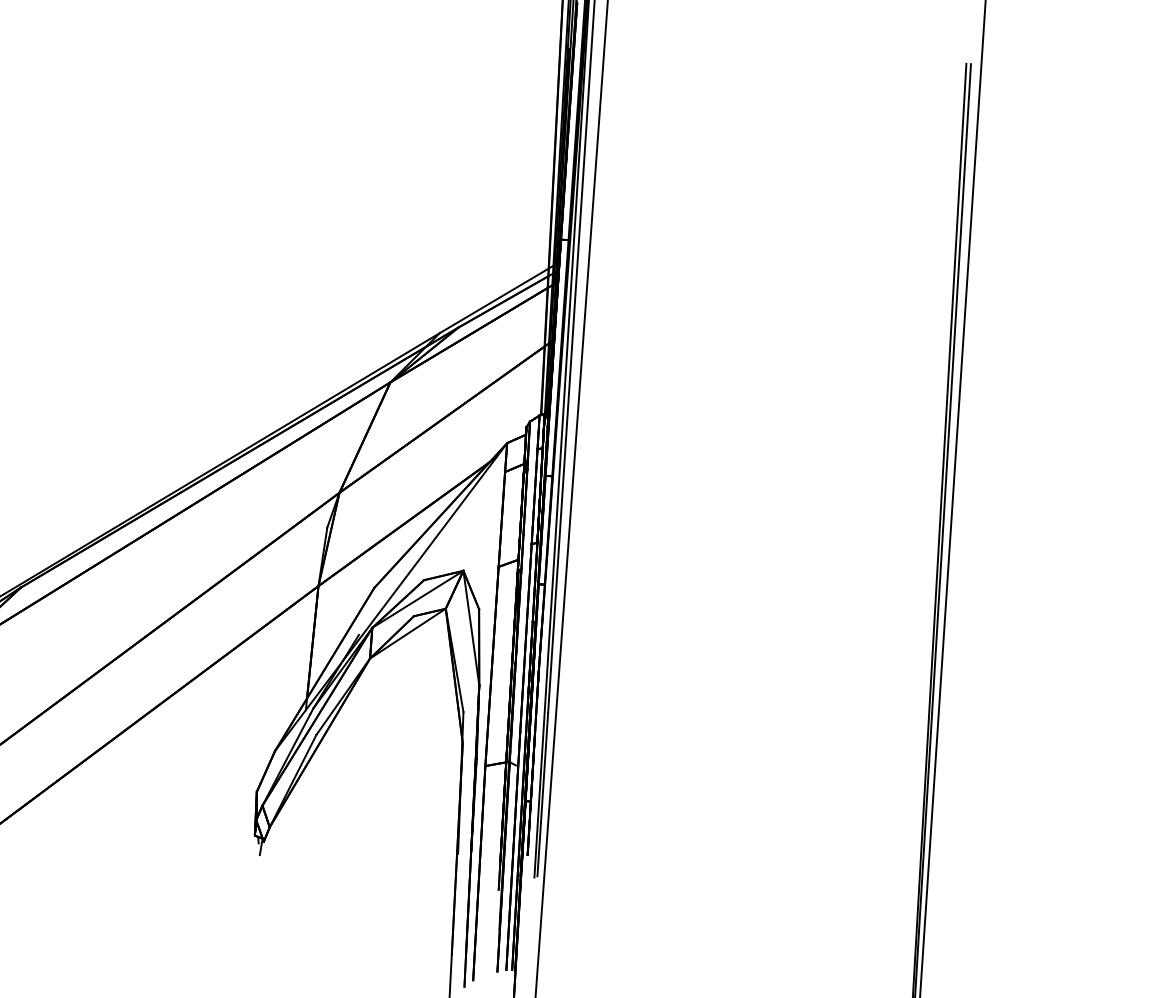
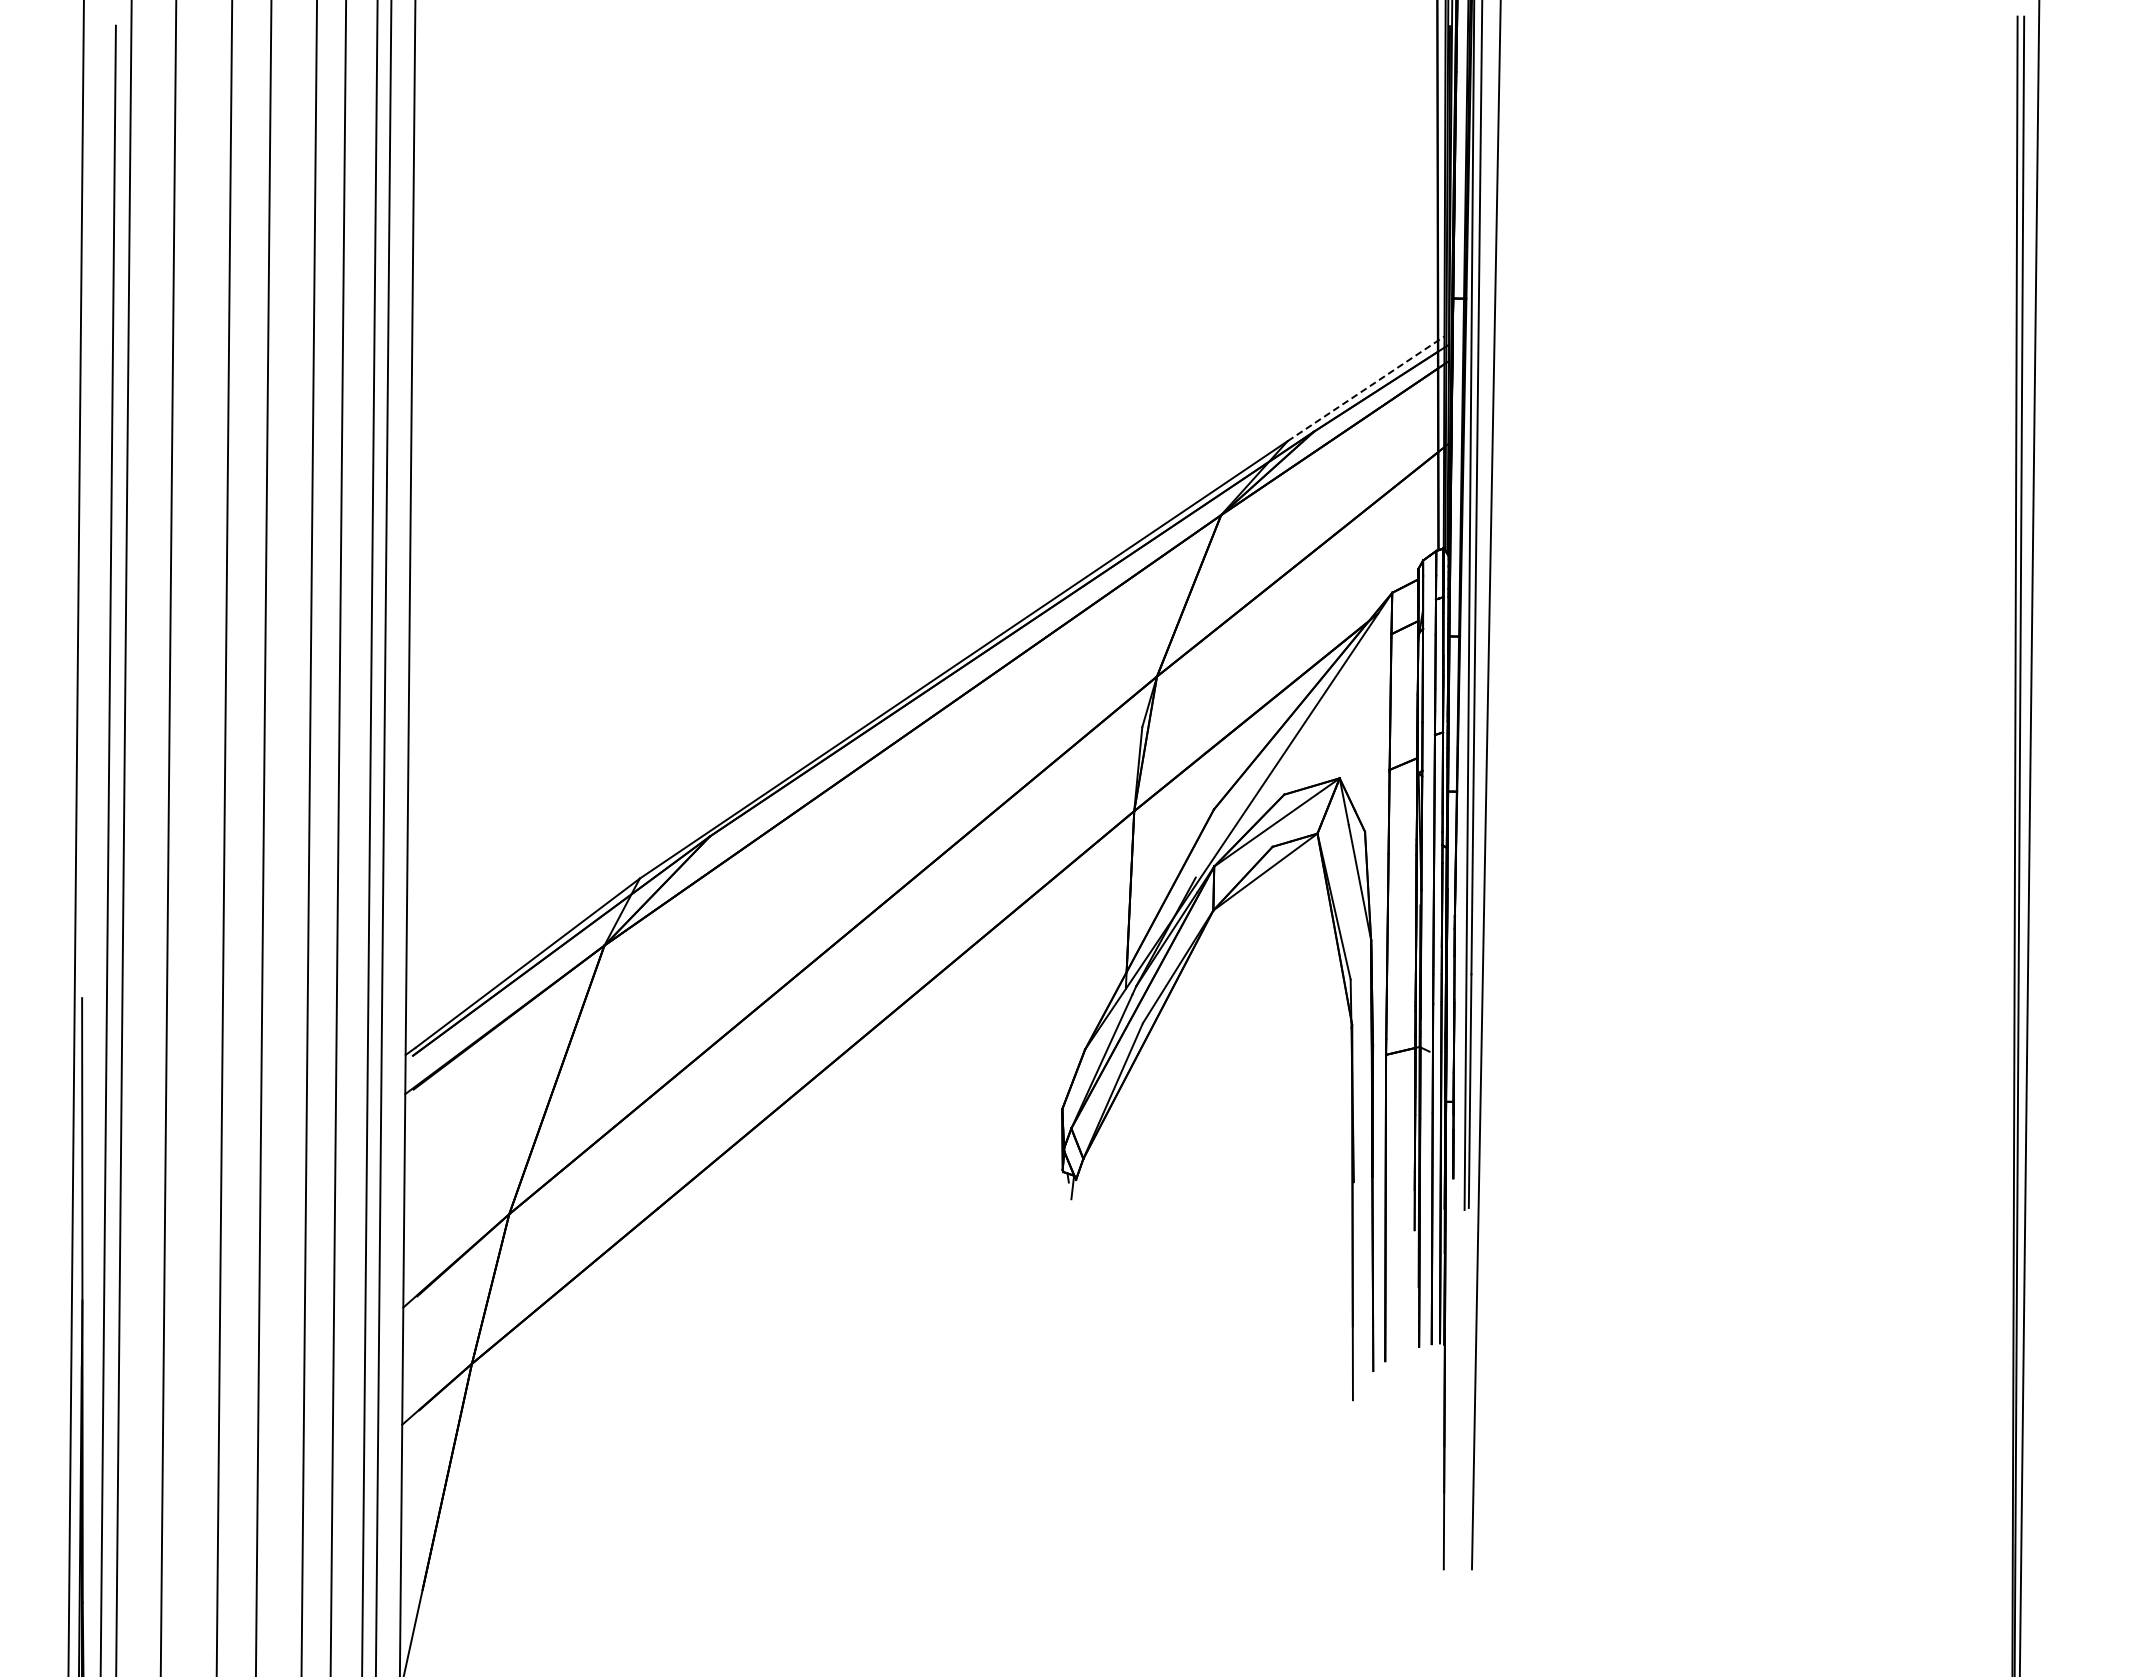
line: (496, 299) -> (1366, 388), solid -> dashed

